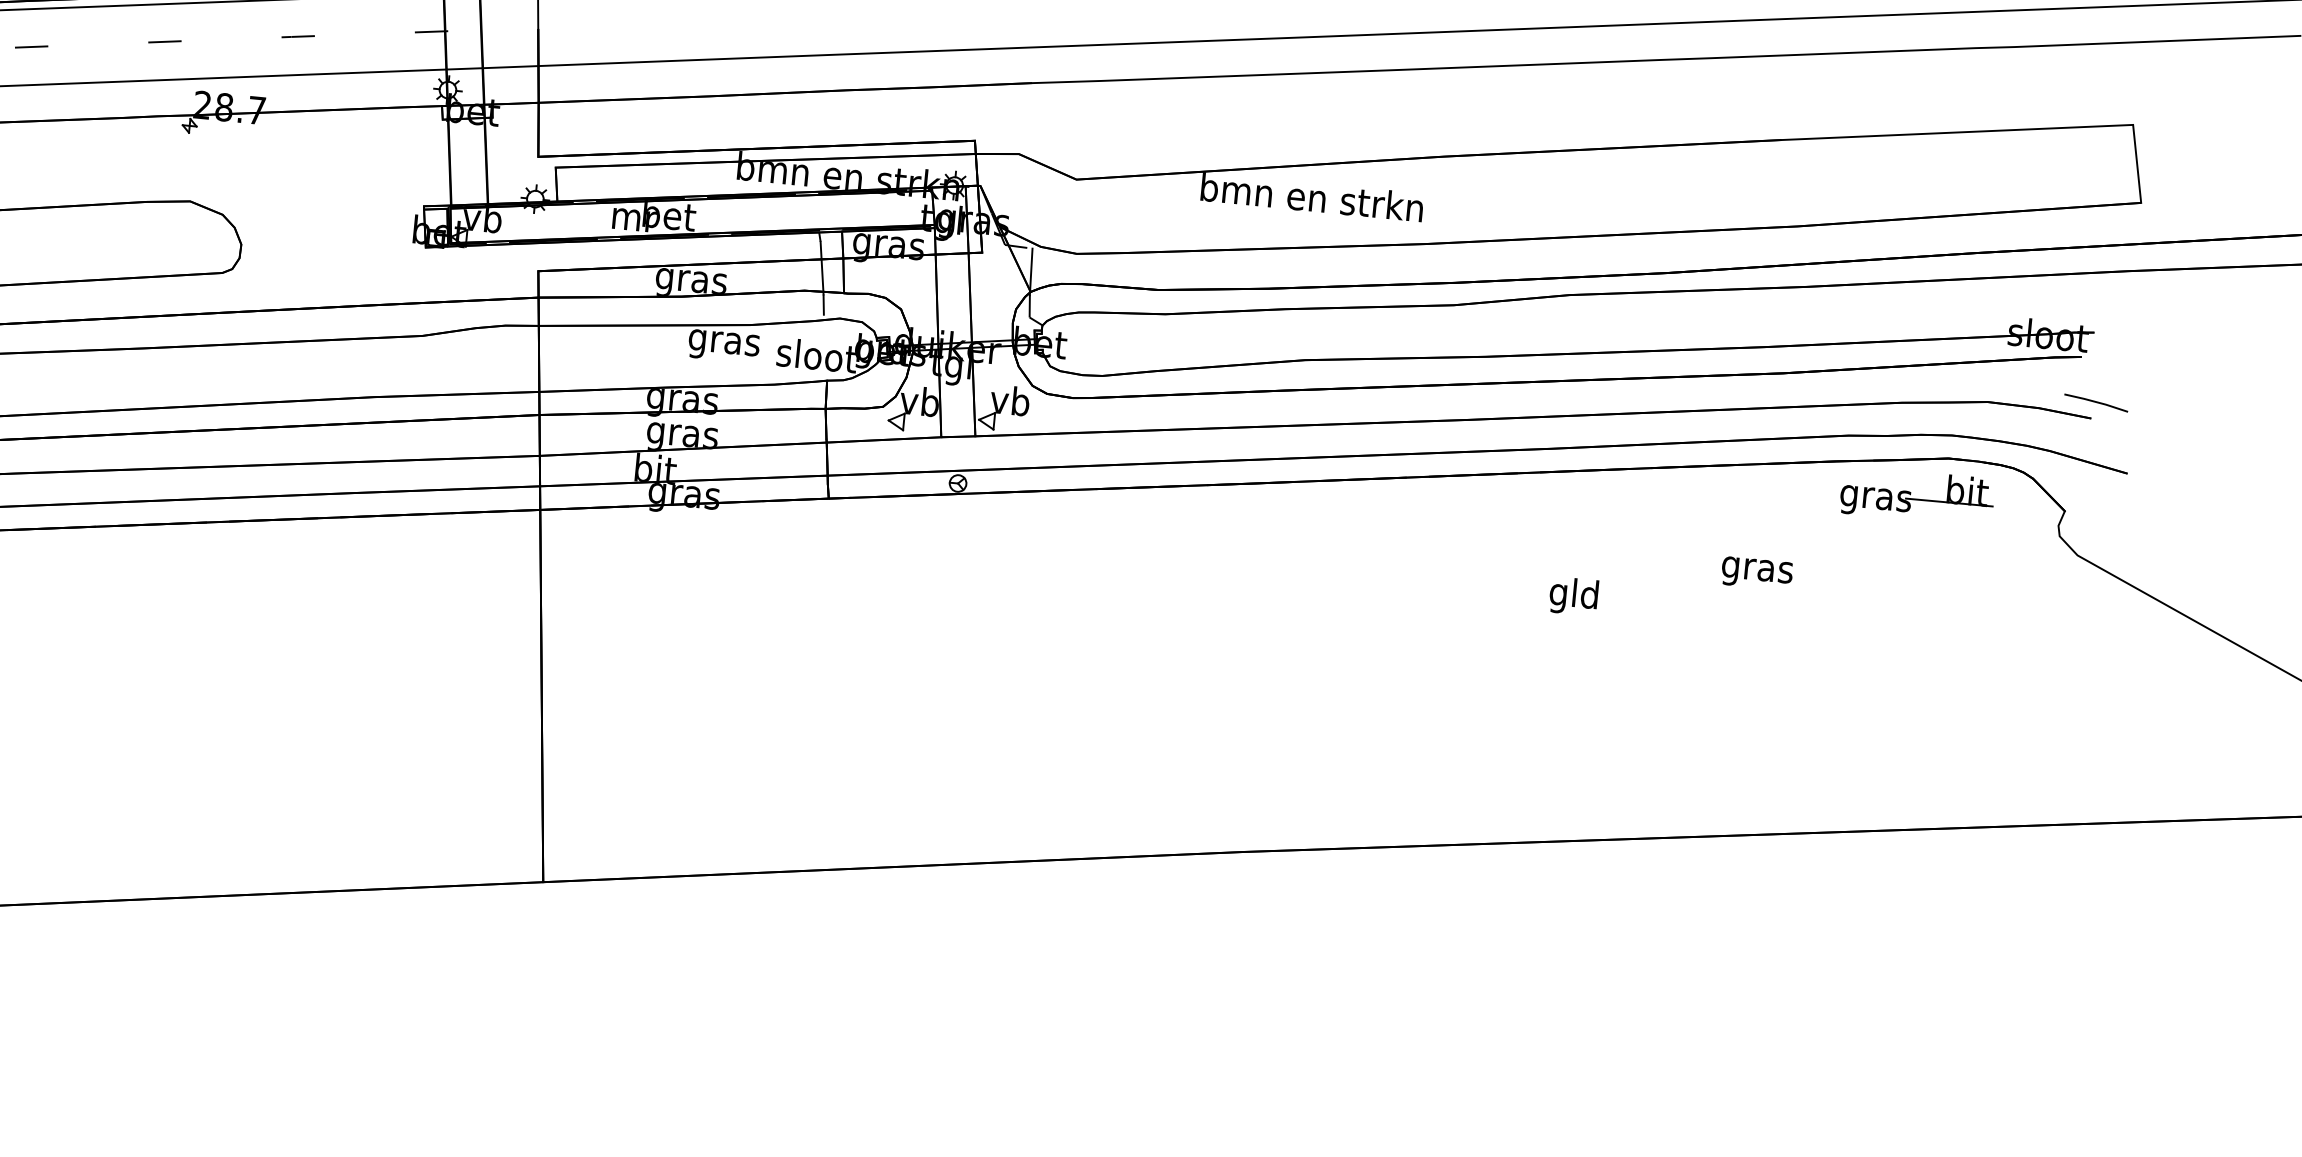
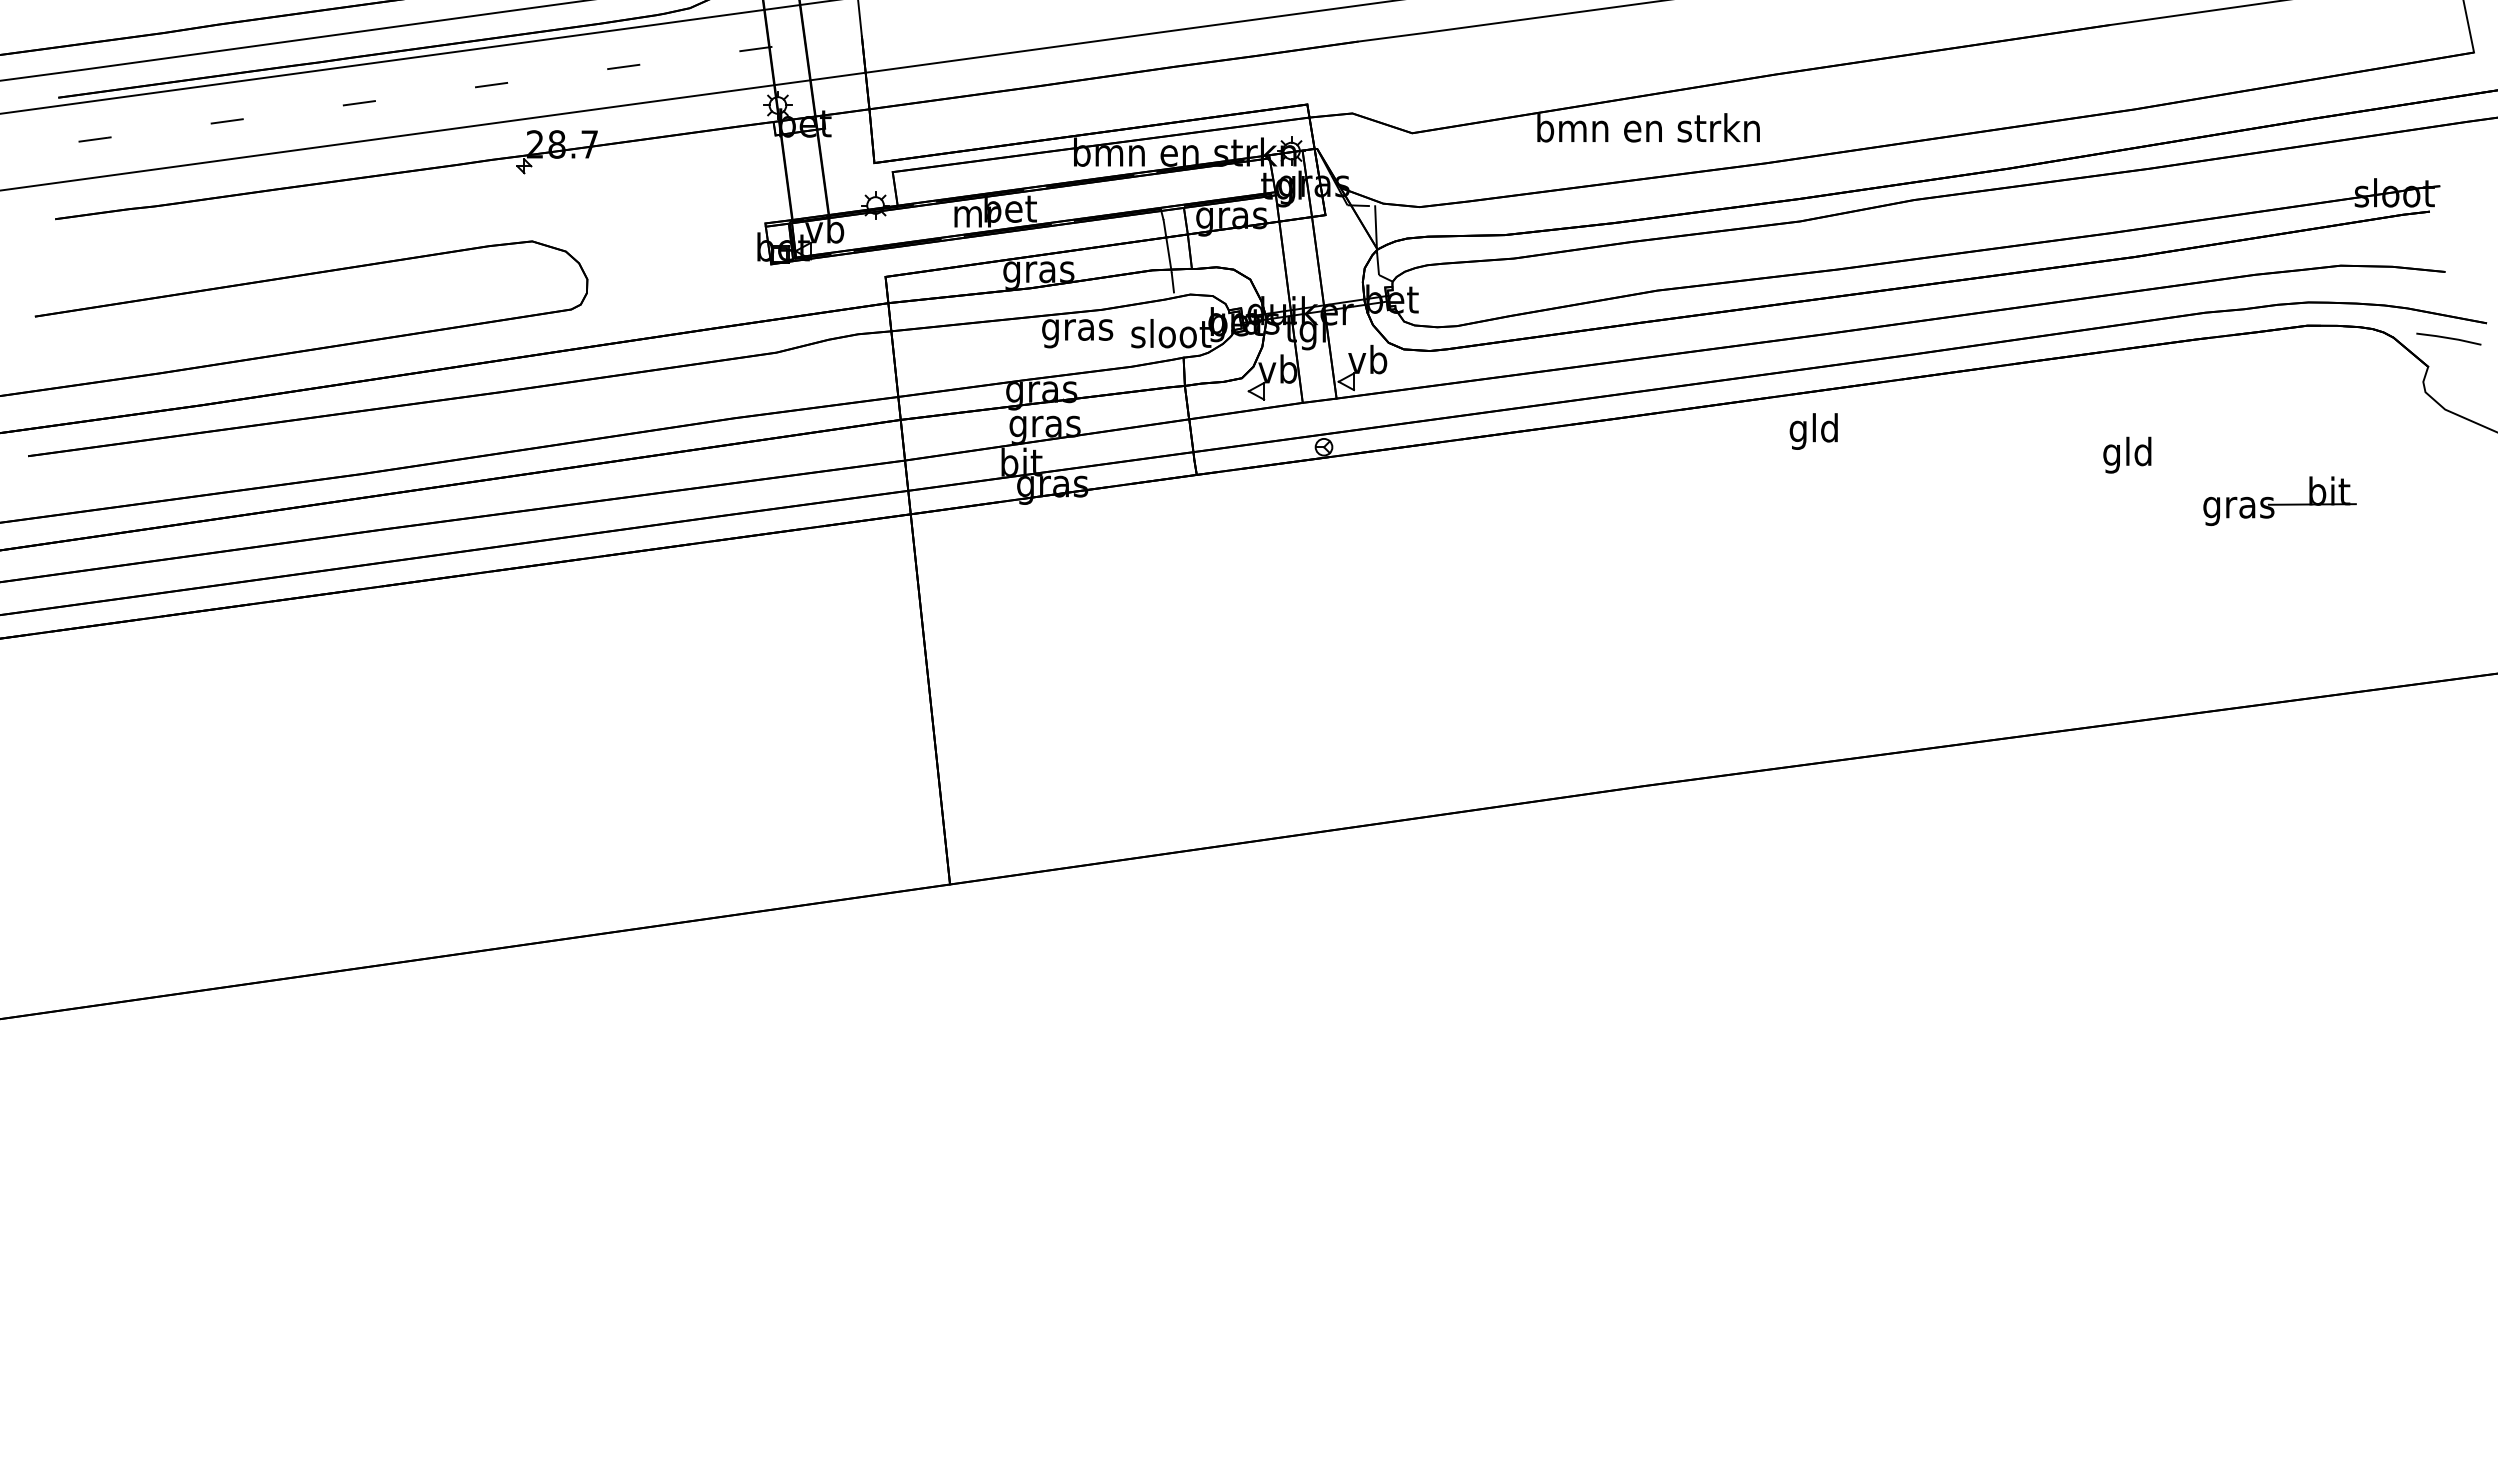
line: (2095, 402) -> (2448, 338), moved
part: (1916, 495) -> (2279, 500), moved
text: (1757, 569) -> (2127, 454), gras -> gld
text: (1573, 596) -> (1813, 431), moved

